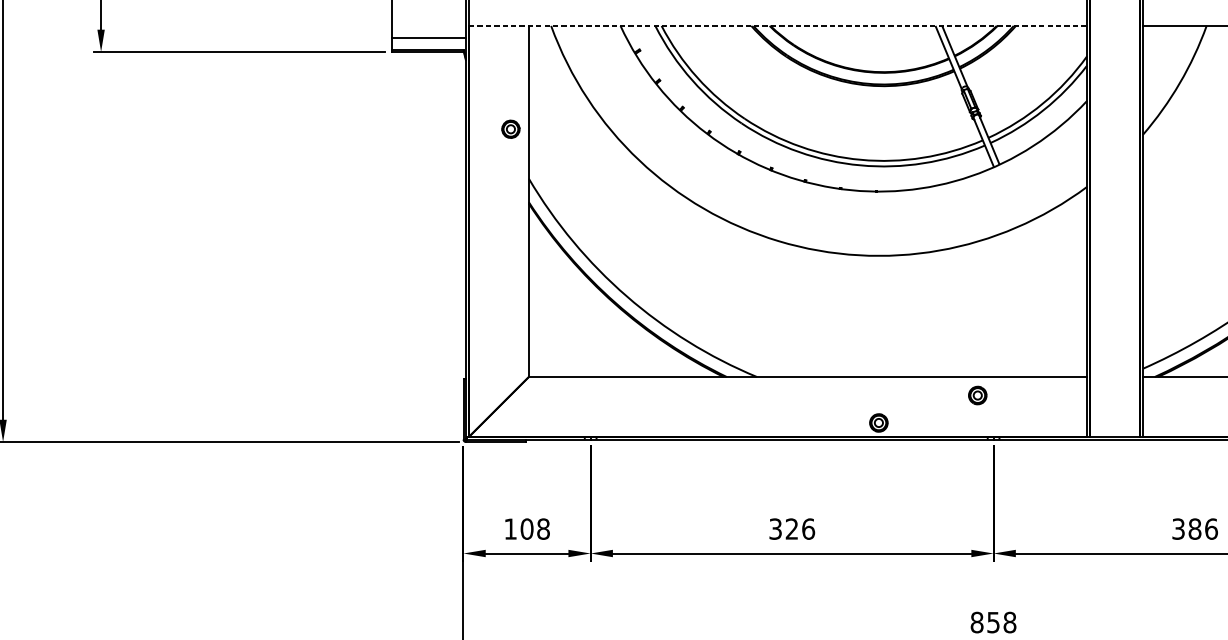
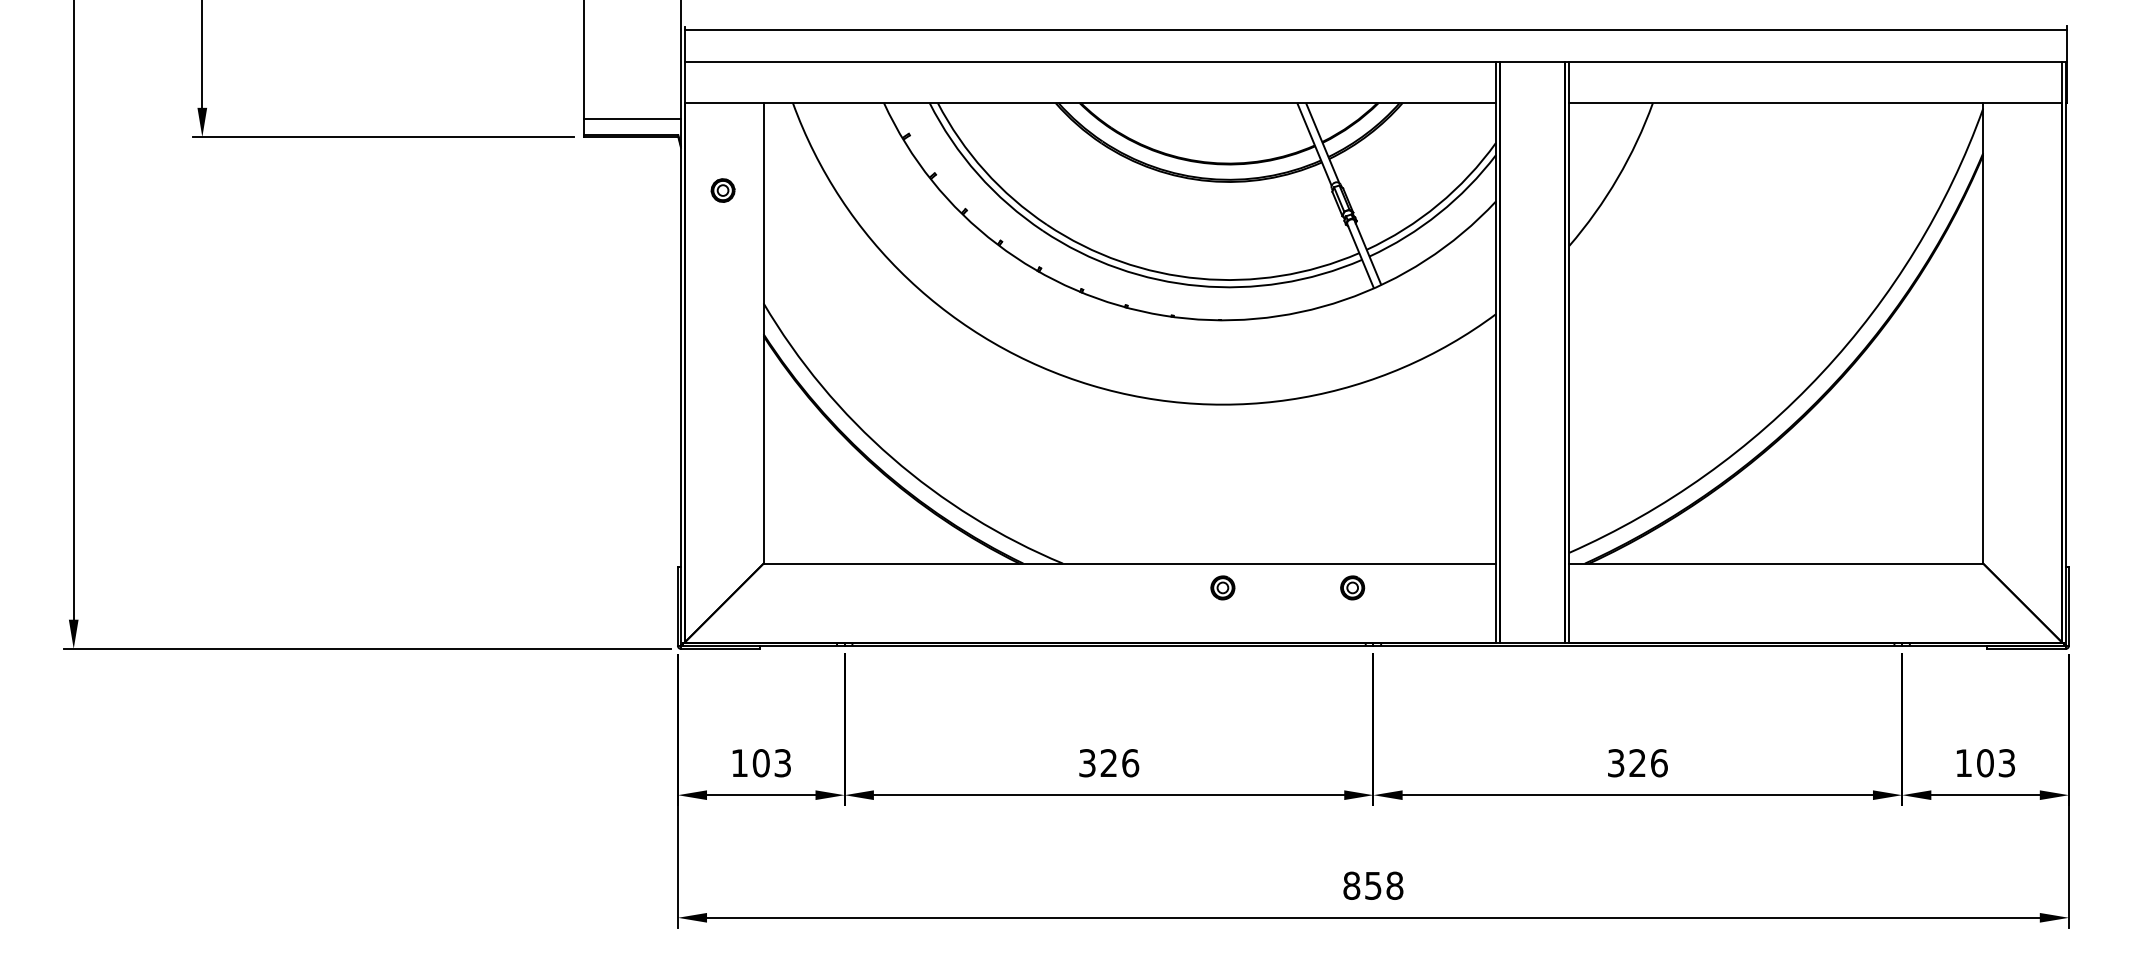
line: (778, 25) -> (1091, 102), dashed -> solid
part: (510, 129) -> (722, 190), moved
part: (878, 422) -> (1222, 587), moved
text: (543, 529) -> (782, 763), 108 -> 103
text: (1194, 529) -> (1637, 763), 386 -> 326

